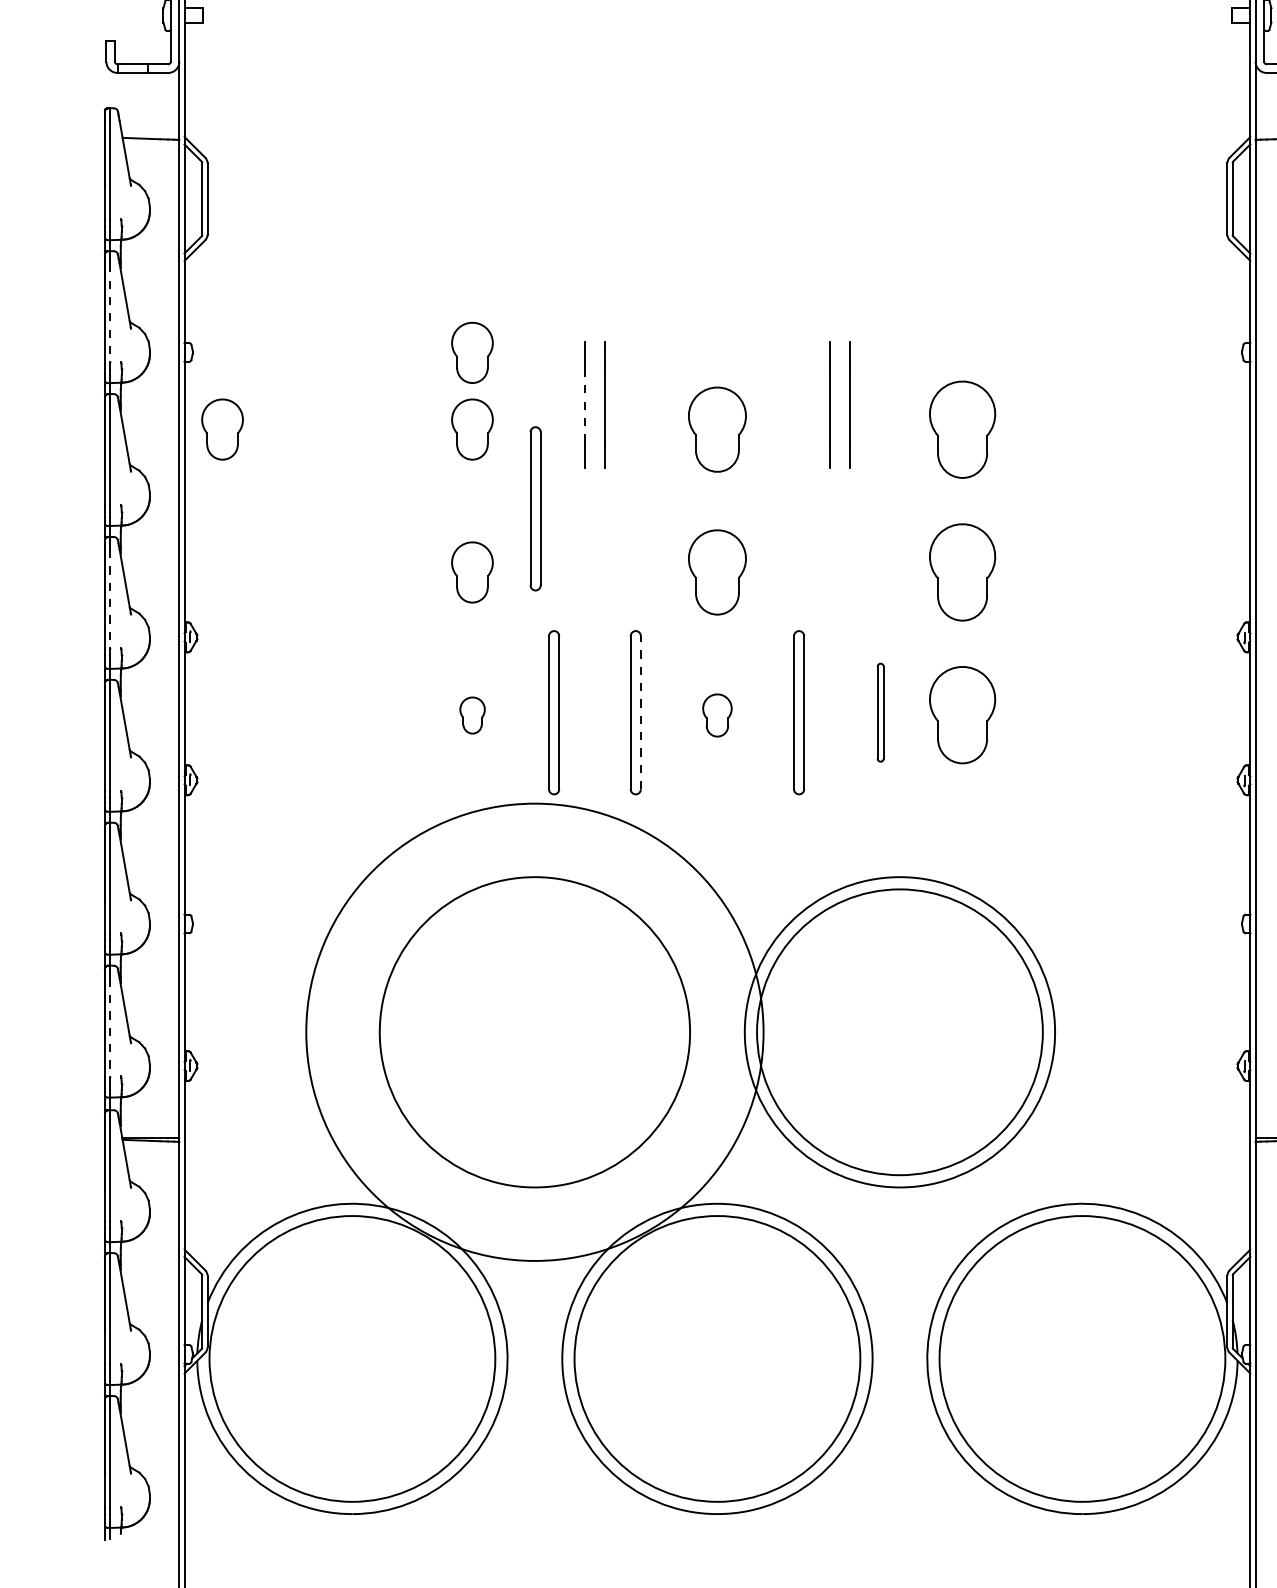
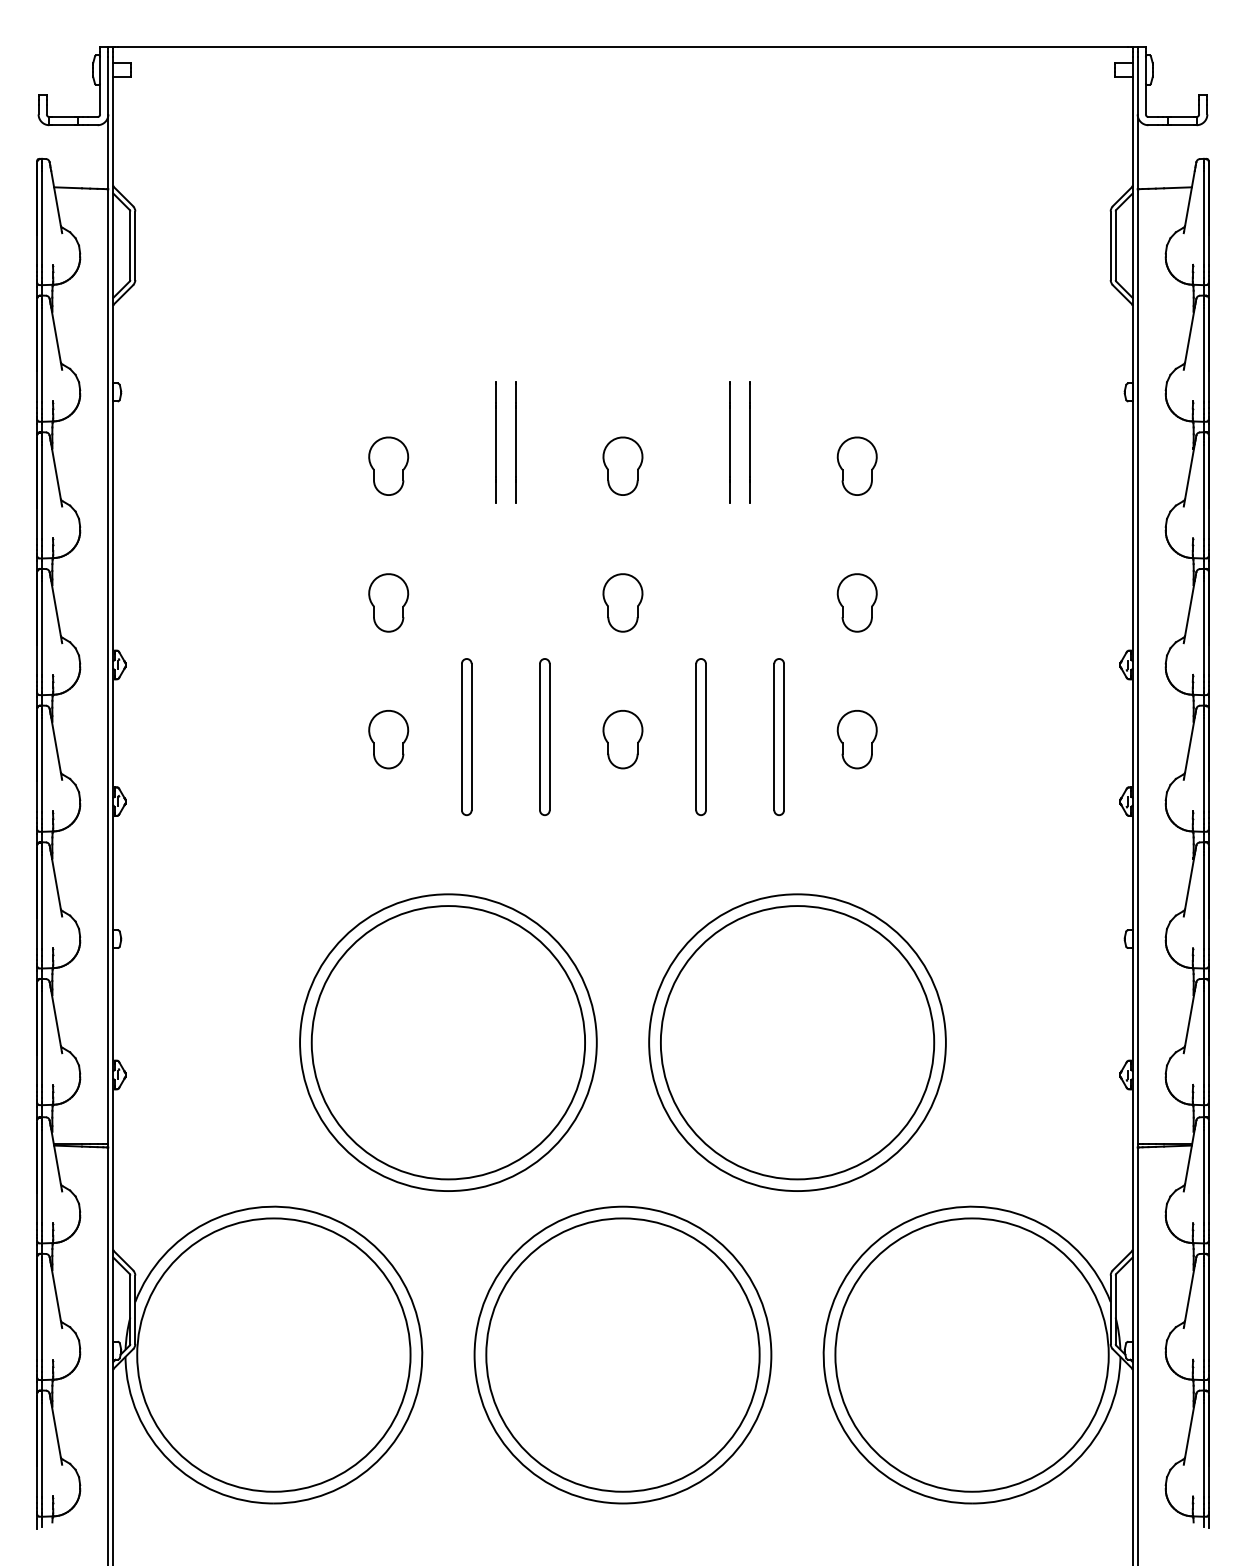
line: (109, 312) -> (41, 354), dashed -> solid
part: (472, 352) -> (388, 392), removed
line: (585, 405) -> (496, 443), dashed -> solid
part: (222, 428) -> (149, 465), removed
part: (716, 428) -> (622, 465), size x0.71
part: (961, 428) -> (856, 465), size x0.62
part: (535, 508) -> (448, 541), removed
part: (716, 572) -> (622, 602), size x0.71
part: (961, 572) -> (856, 602), size x0.62
line: (109, 599) -> (41, 628), dashed -> solid
line: (640, 712) -> (549, 736), dashed -> solid
part: (880, 712) -> (778, 736), size x1.67
part: (472, 715) -> (388, 739), size x1.67
part: (716, 715) -> (622, 739), size x1.43
part: (961, 715) -> (856, 739), size x0.62
line: (109, 1027) -> (41, 1038), dashed -> solid
circle: (535, 1032) -> (448, 1042), size x0.62

